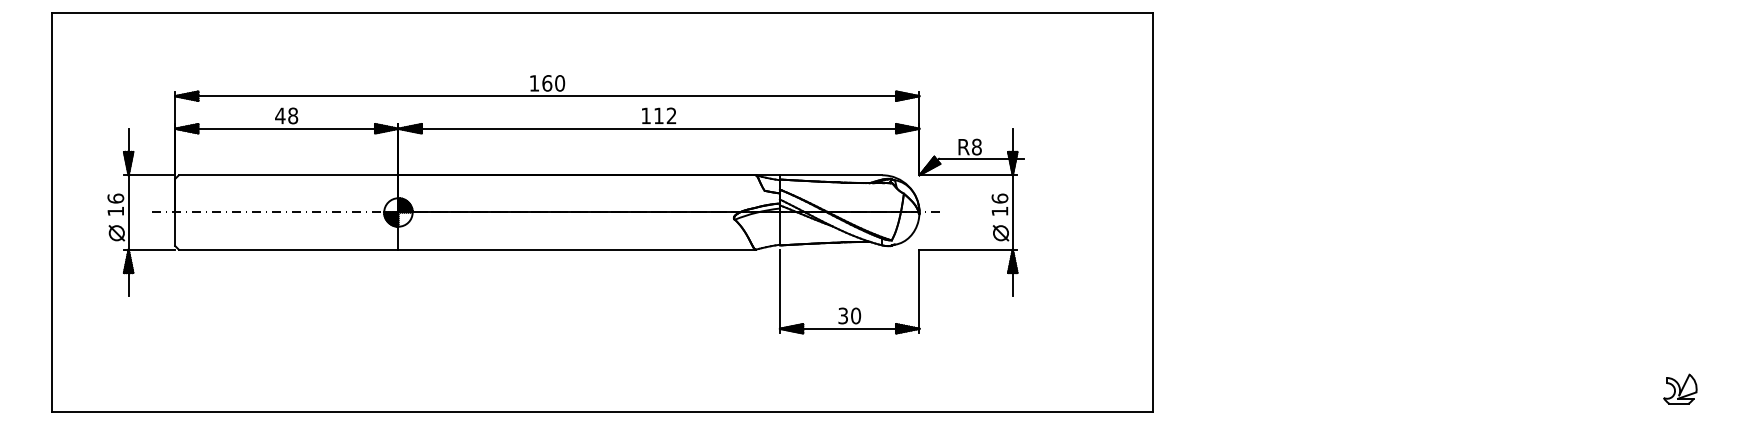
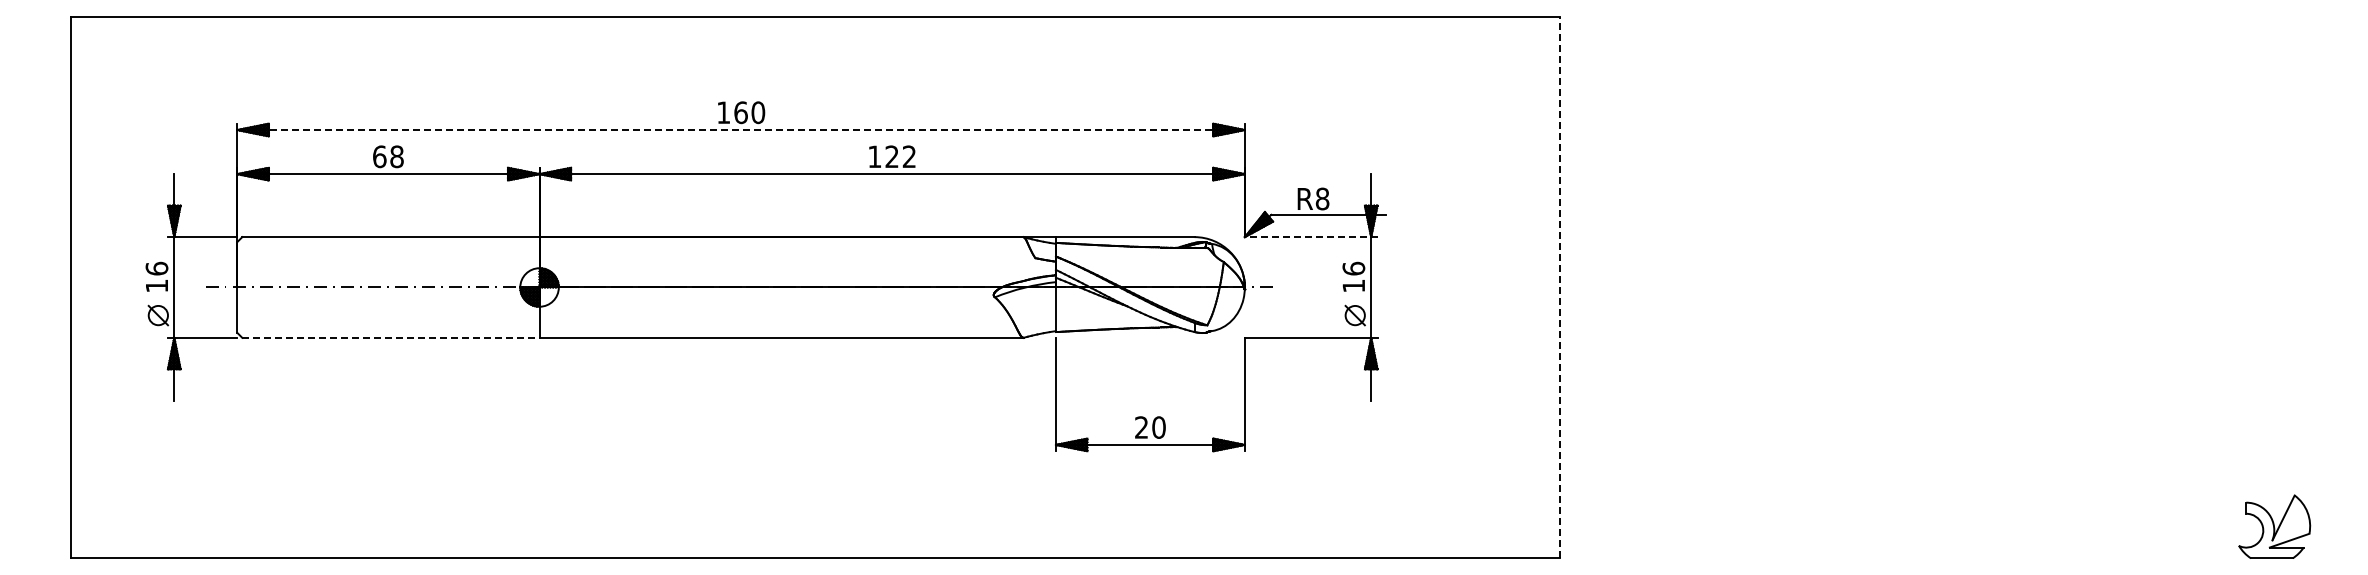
line: (547, 96) -> (741, 130), solid -> dashed
text: (280, 115) -> (379, 156), 48 -> 68
text: (658, 115) -> (891, 156), 112 -> 122
line: (967, 175) -> (1310, 237), solid -> dashed
line: (1152, 212) -> (1560, 287), solid -> dashed
line: (288, 249) -> (390, 337), solid -> dashed
text: (843, 315) -> (1141, 427), 30 -> 20
part: (1680, 389) -> (2274, 526), size x1.6

